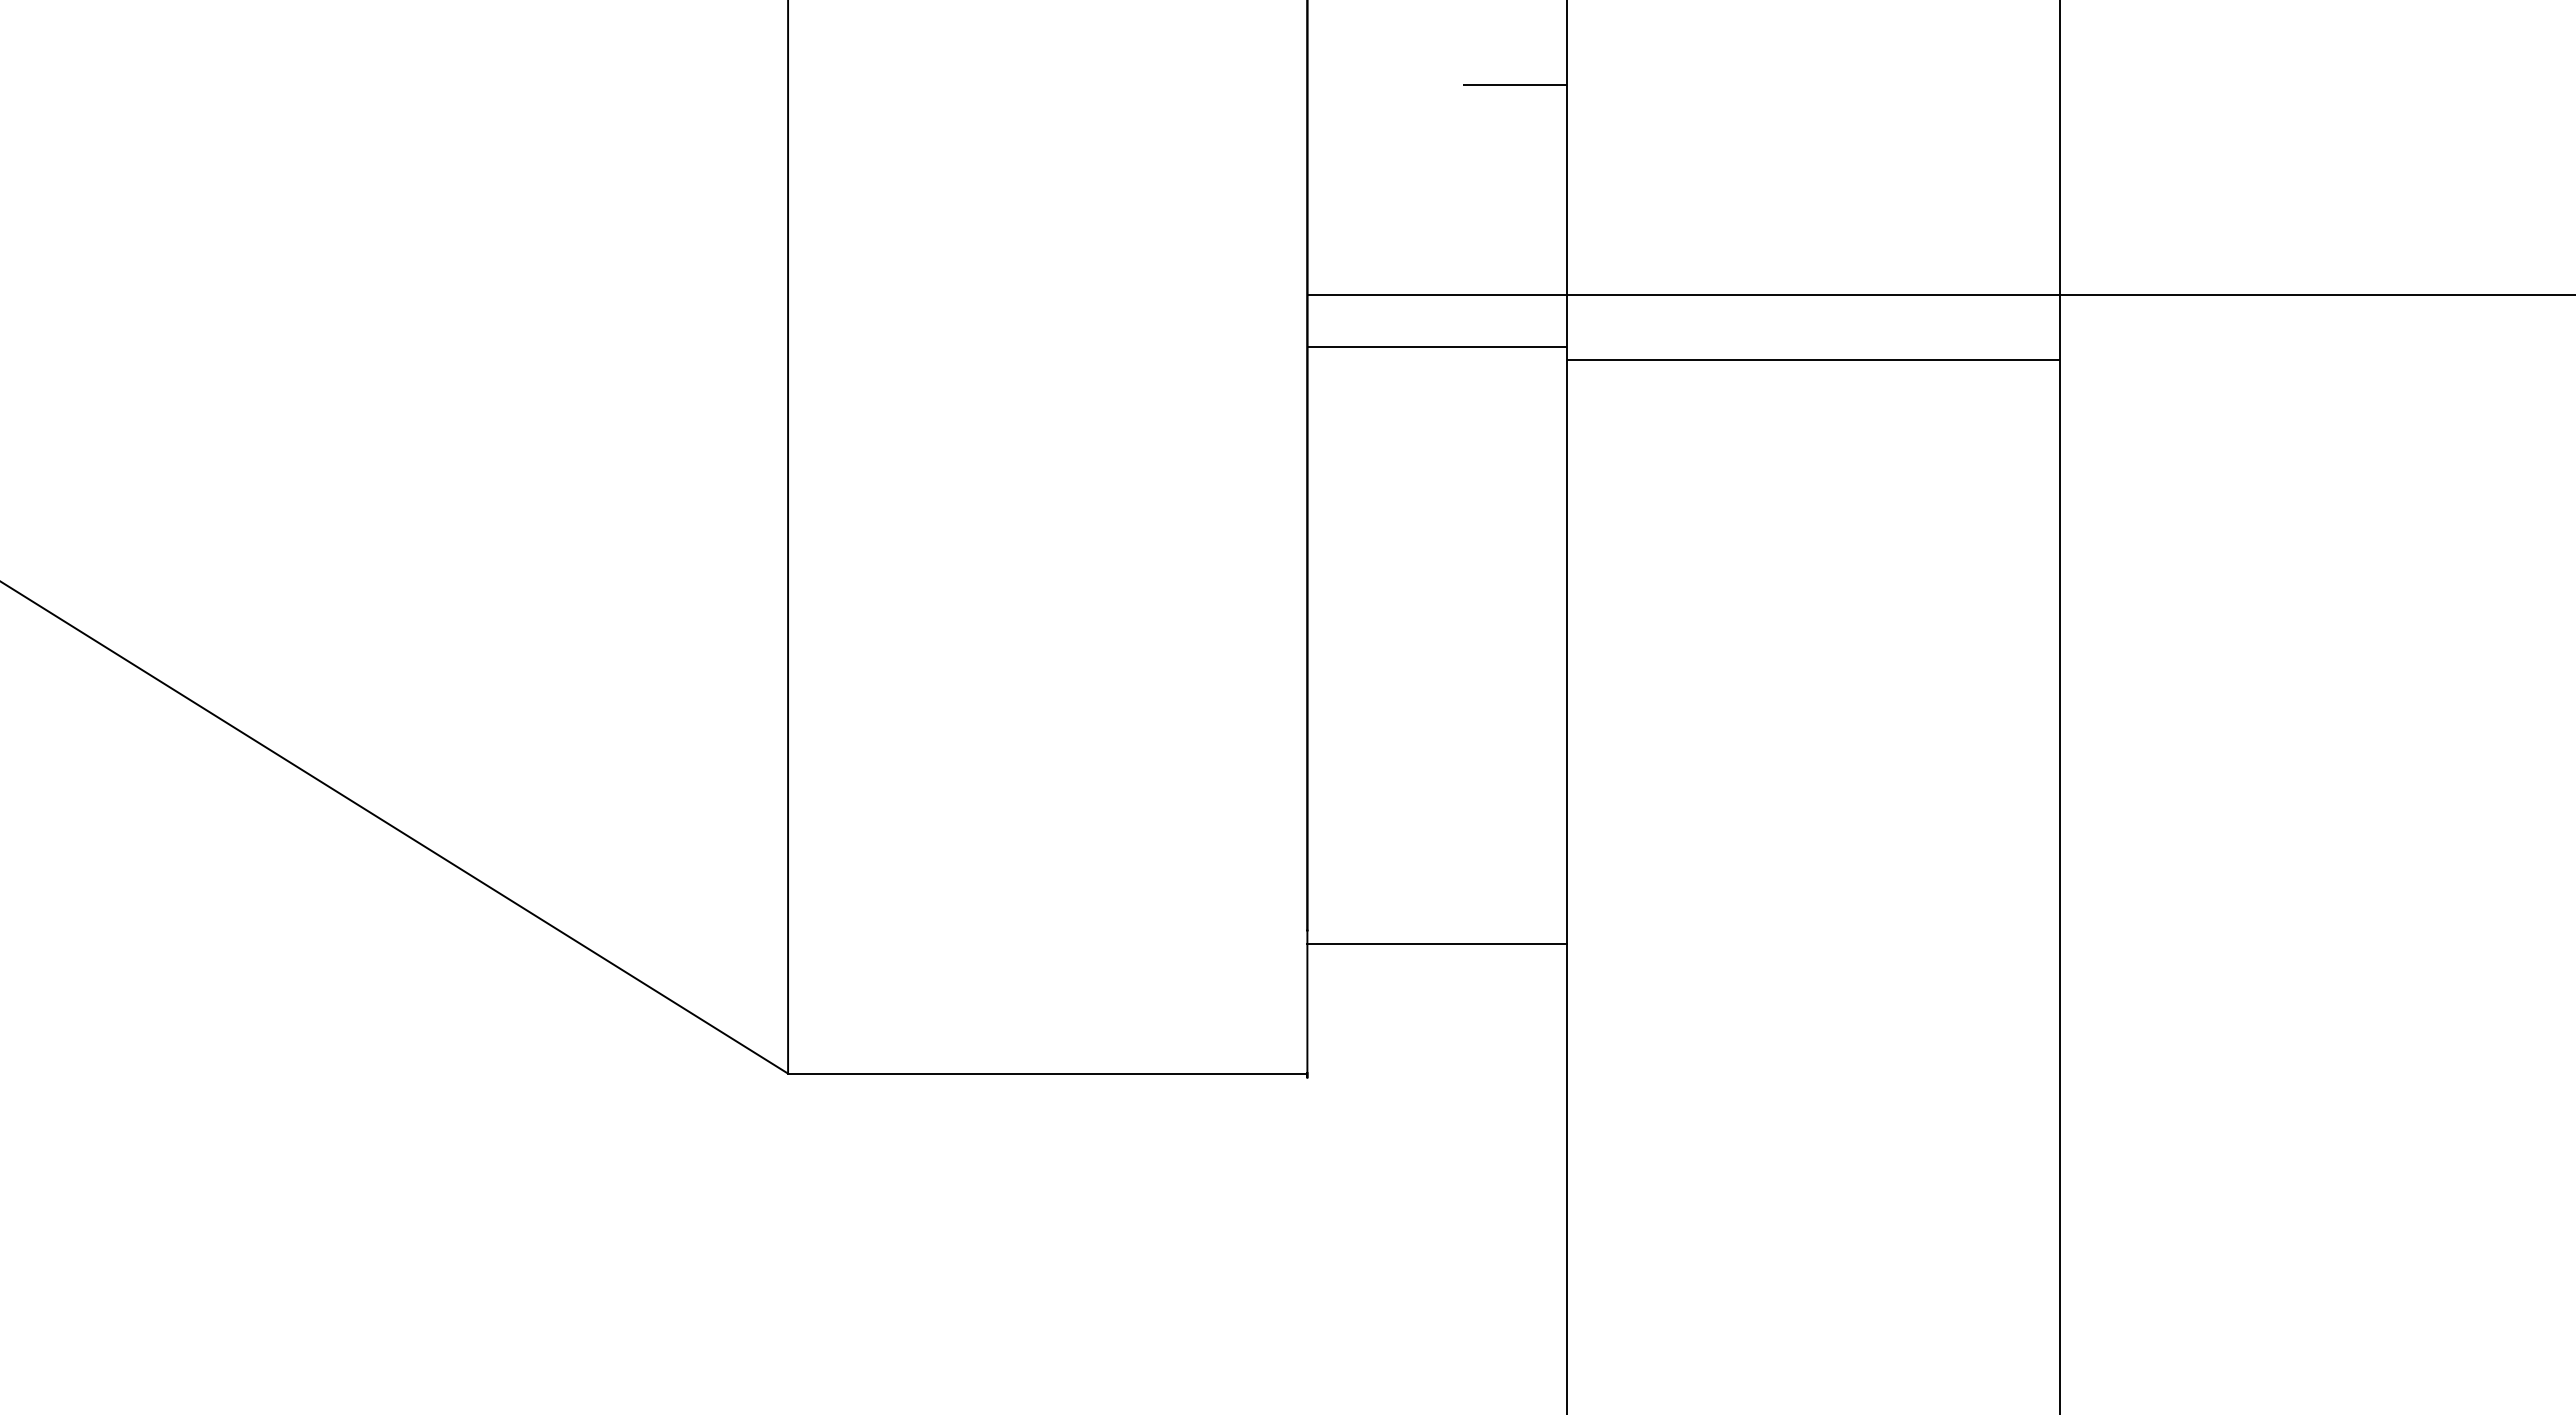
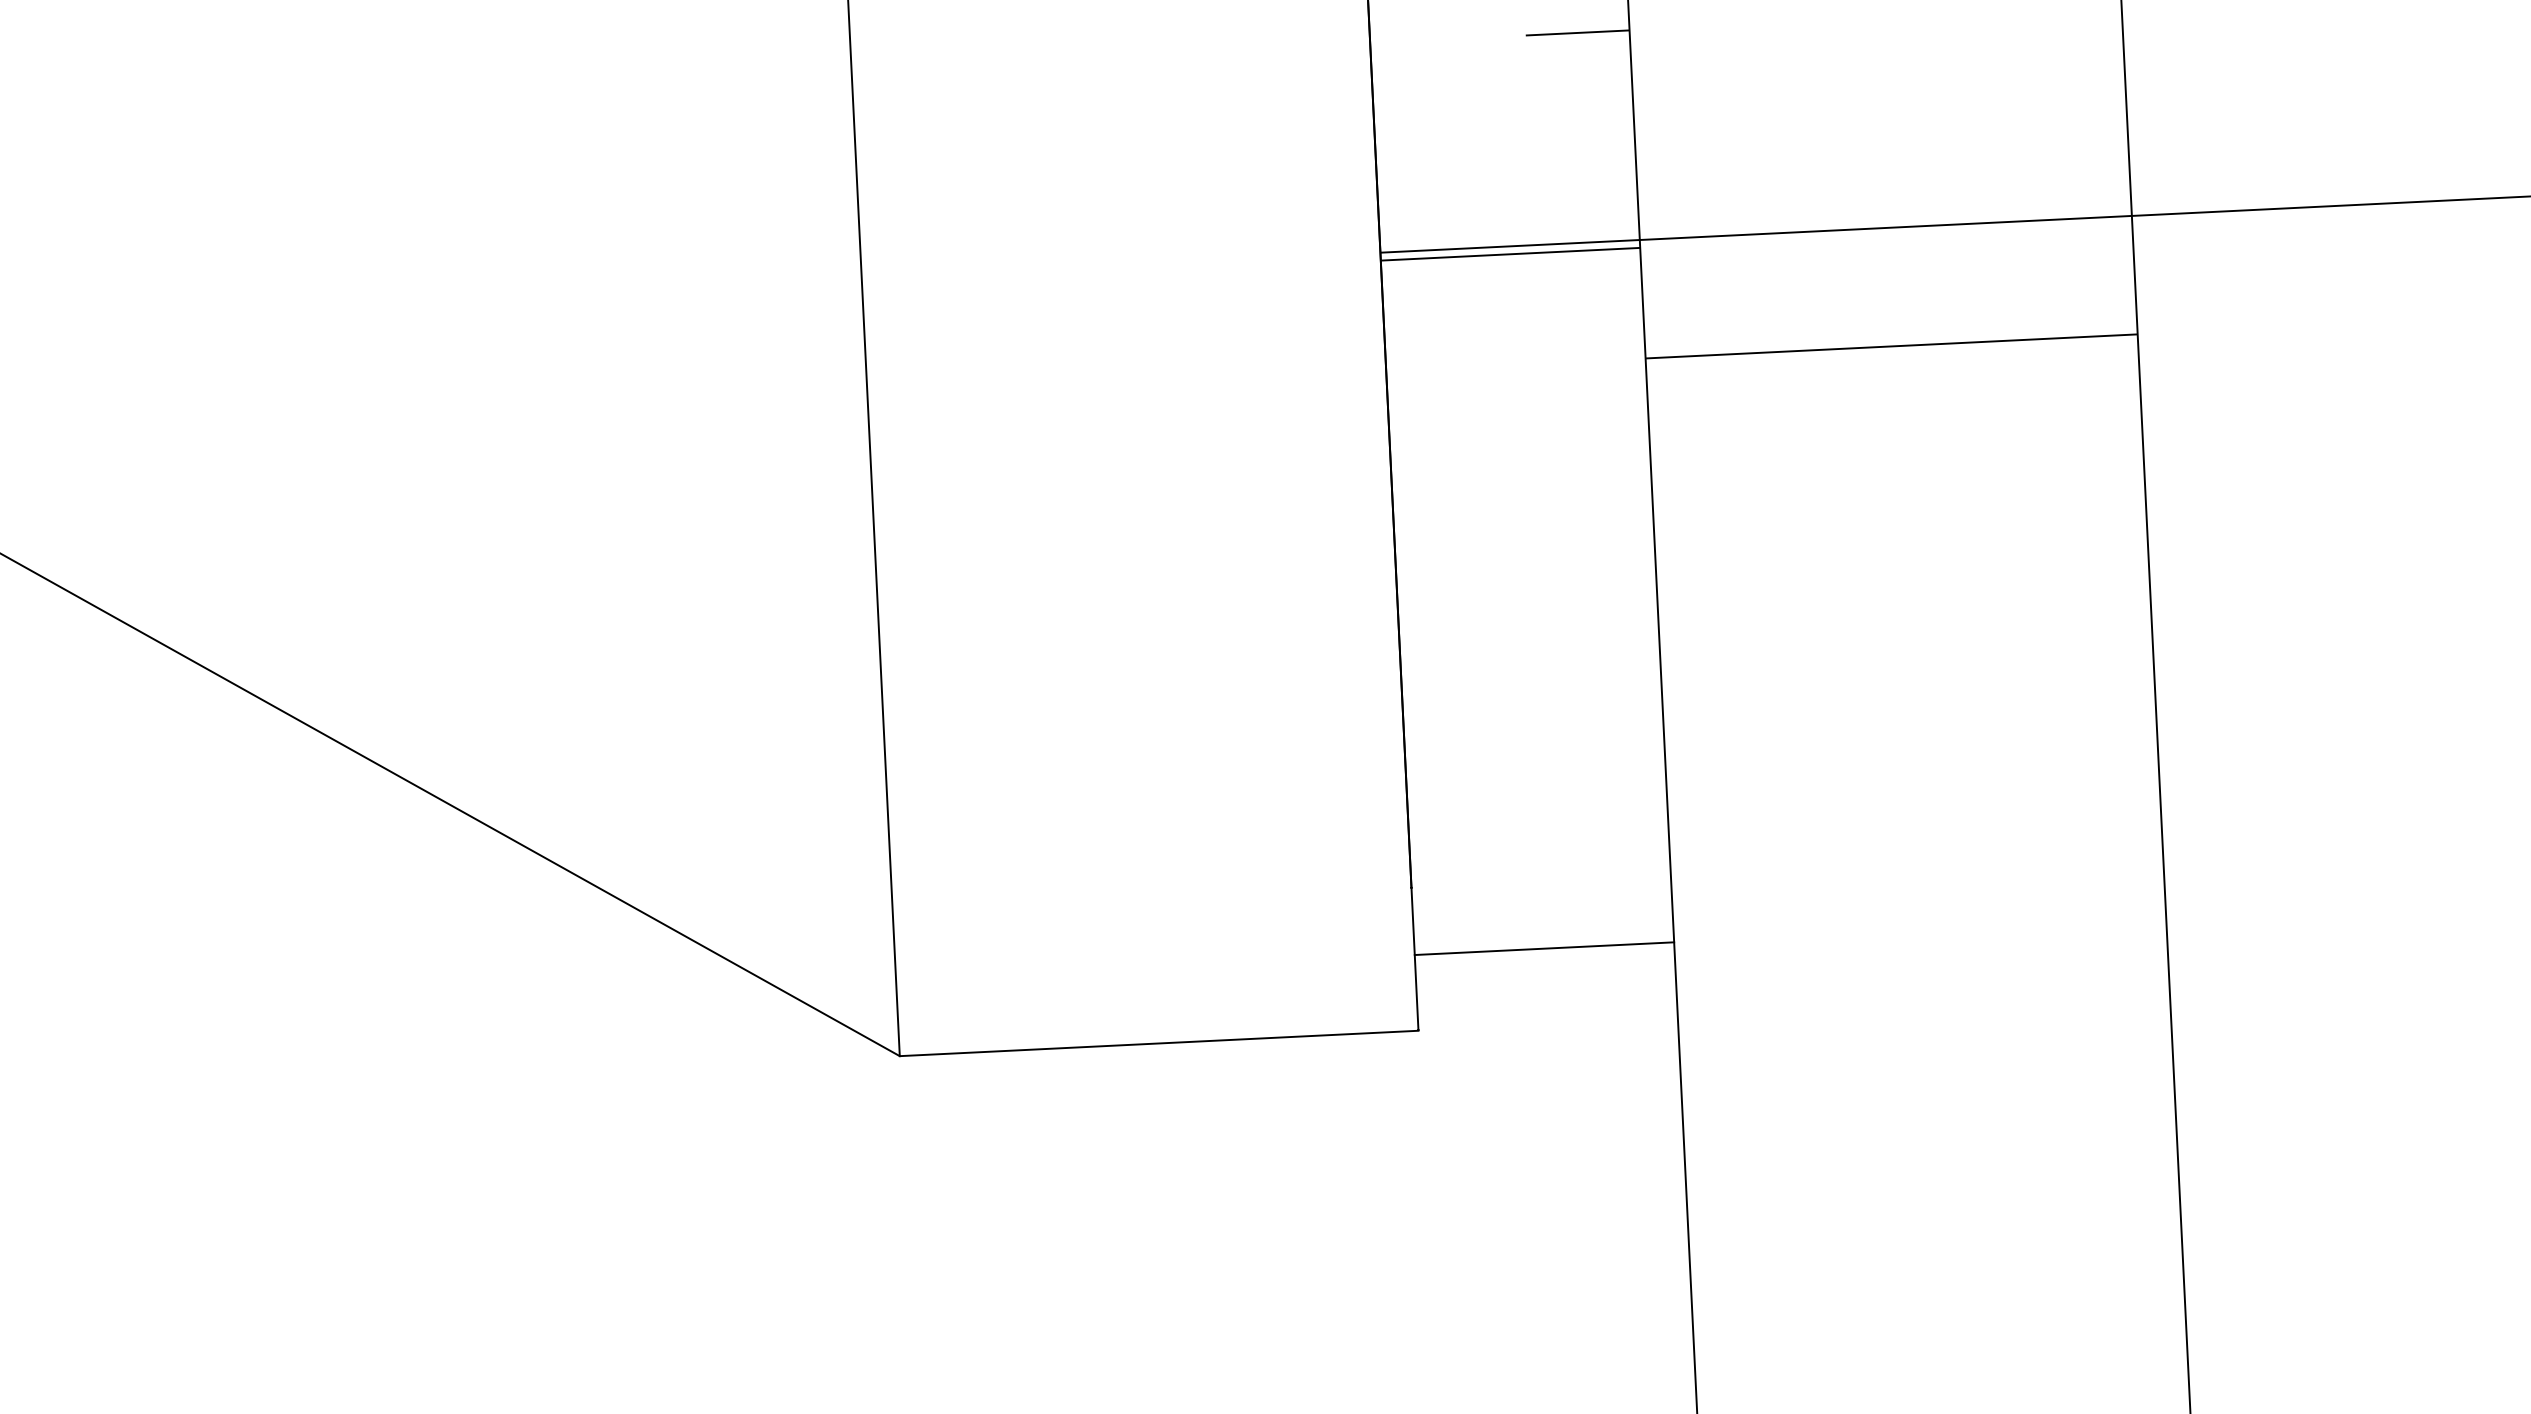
line: (1437, 346) -> (1510, 254), moved
line: (1813, 360) -> (1891, 346), moved
line: (1437, 943) -> (1544, 948), moved

